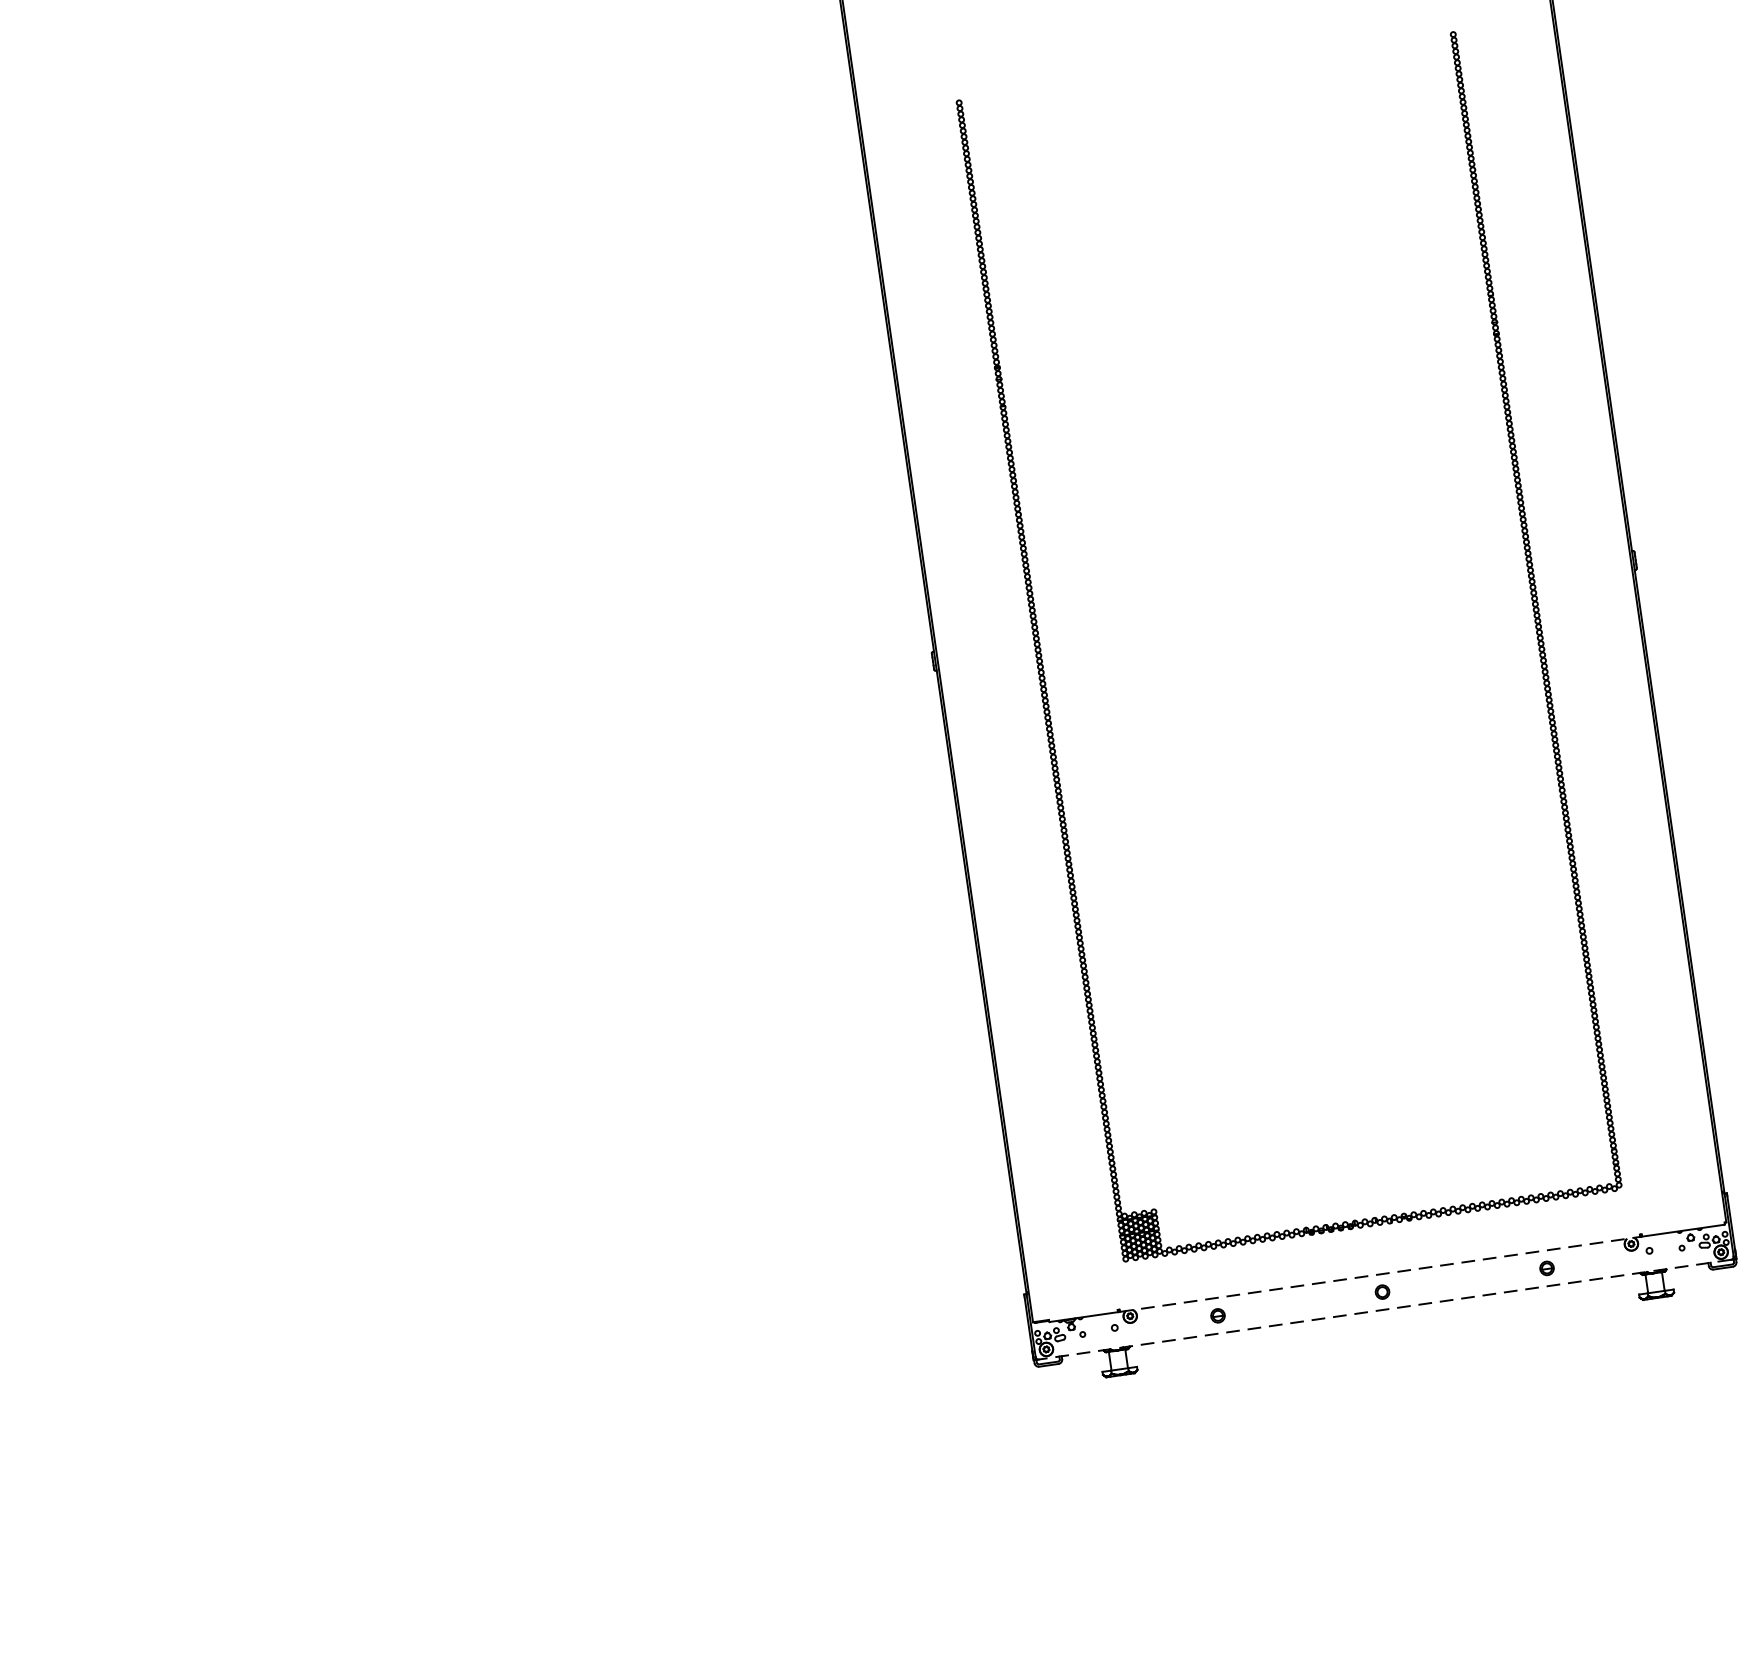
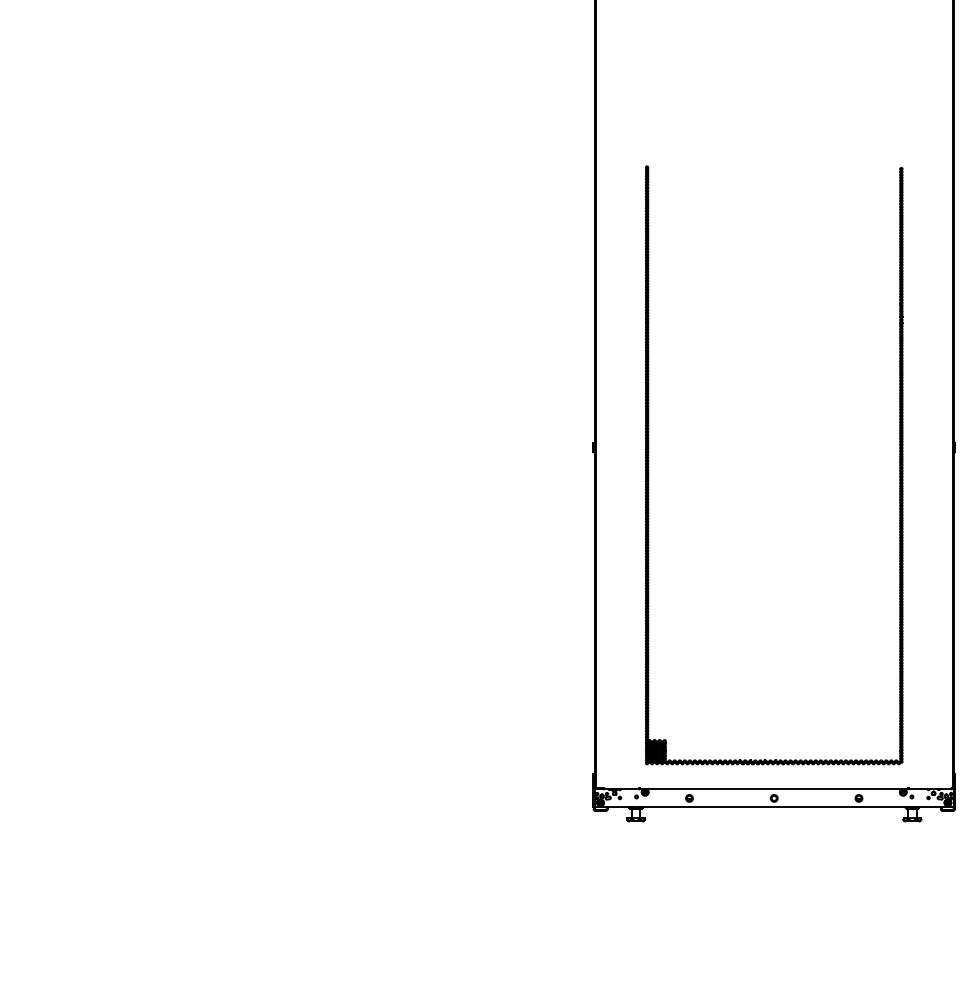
line: (1380, 1274) -> (774, 789), dashed -> solid
line: (1383, 1310) -> (773, 807), dashed -> solid

